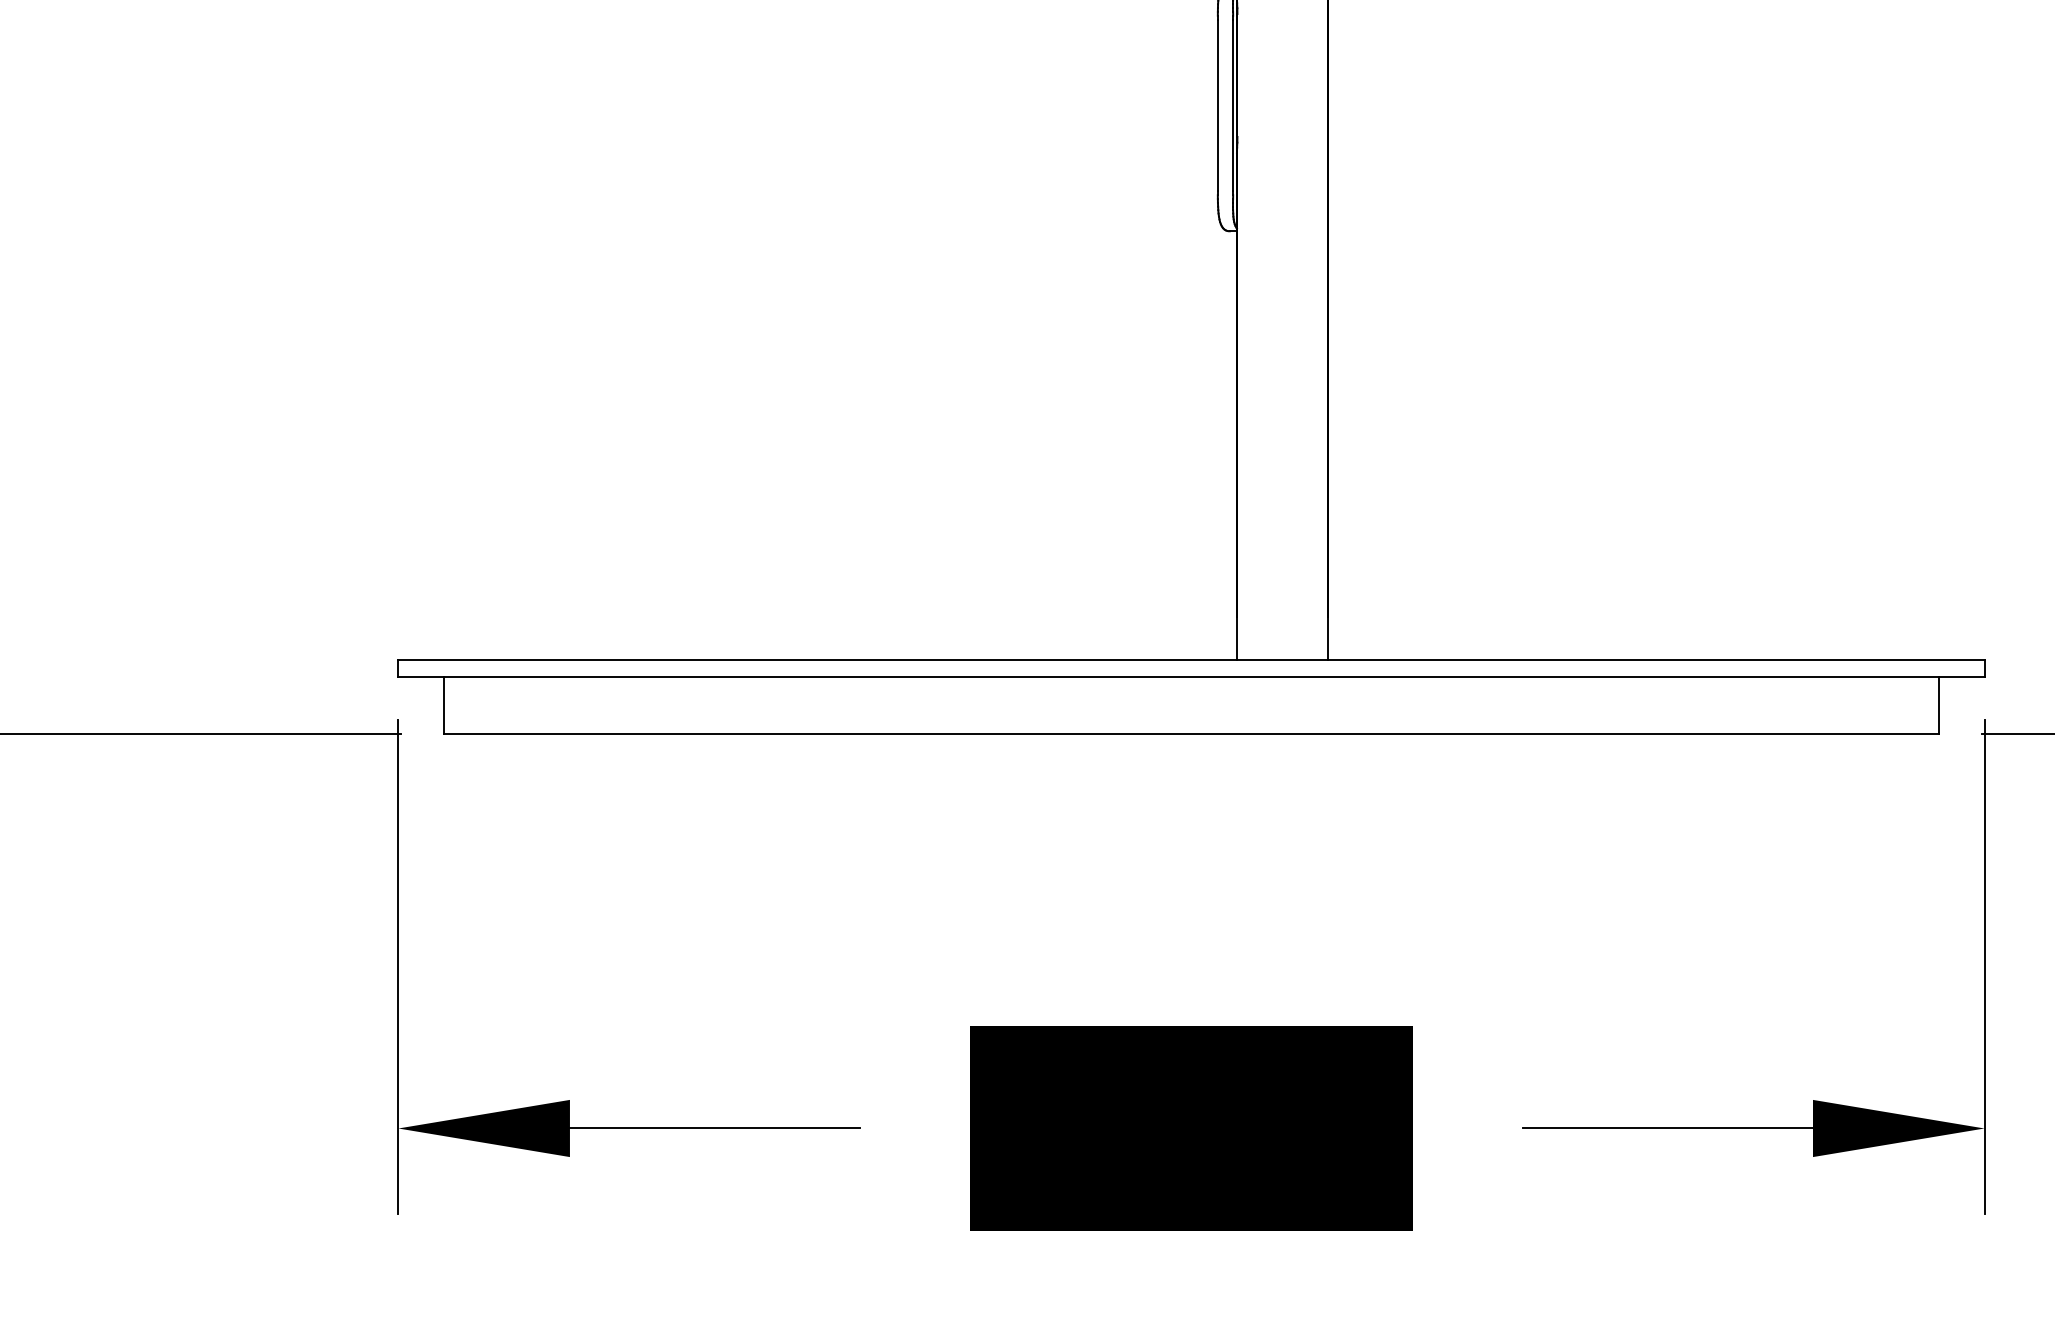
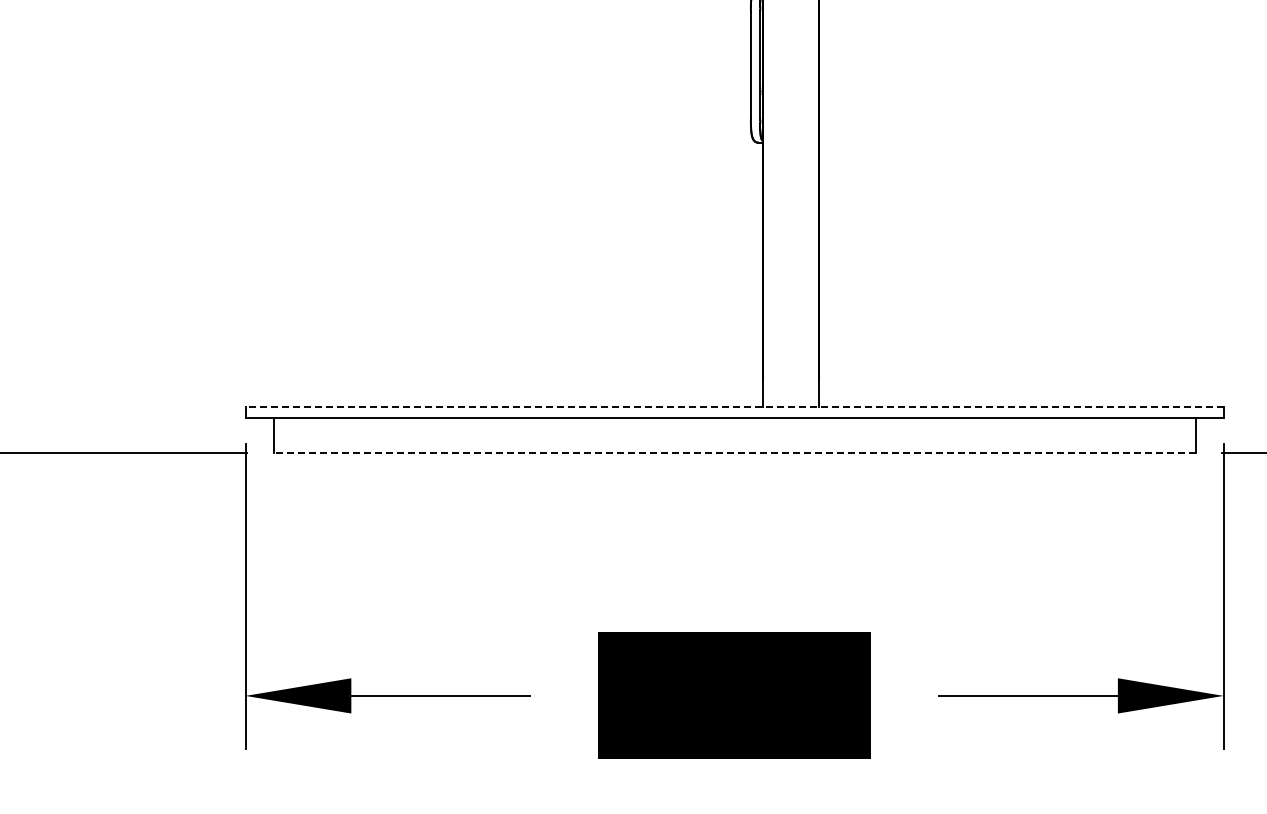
line: (1191, 660) -> (734, 407), solid -> dashed
line: (1191, 733) -> (734, 452), solid -> dashed

